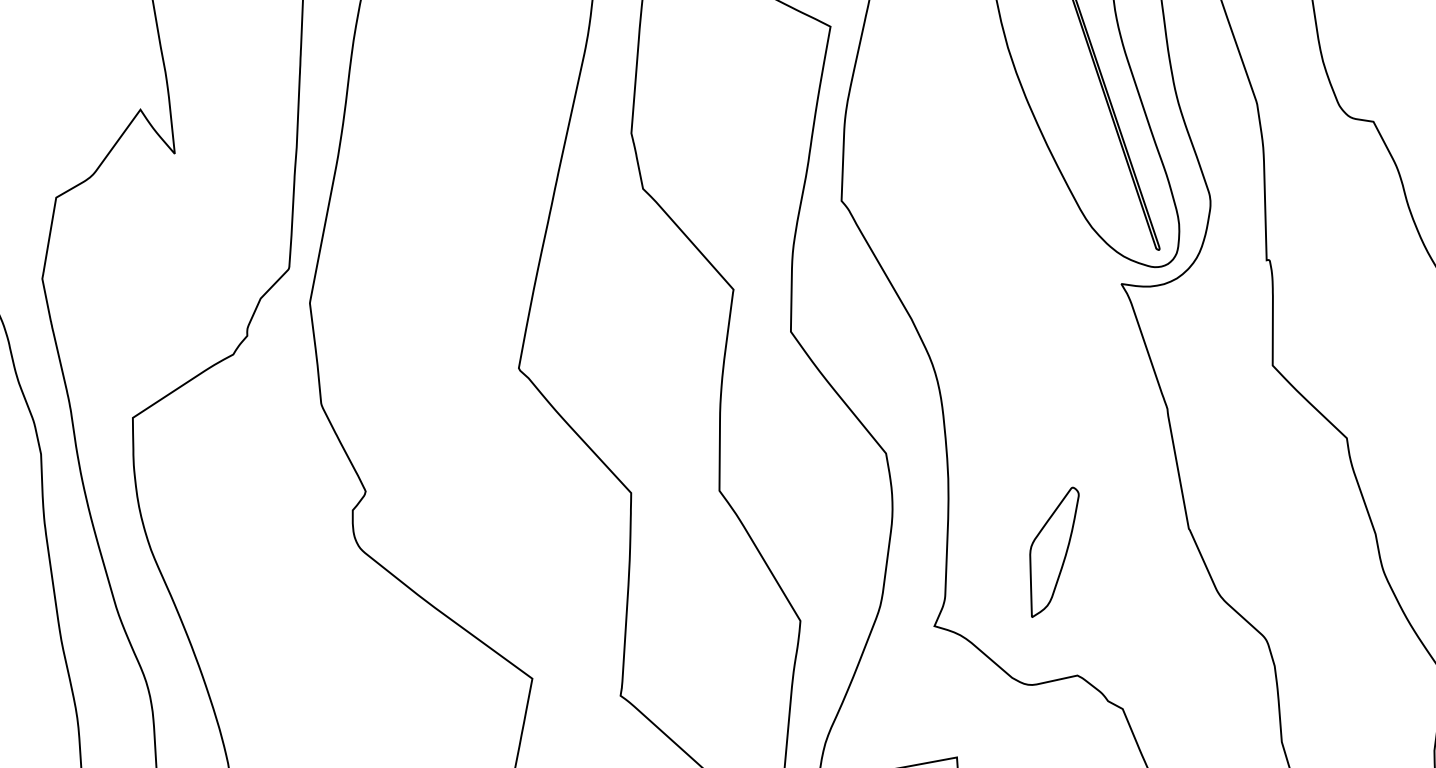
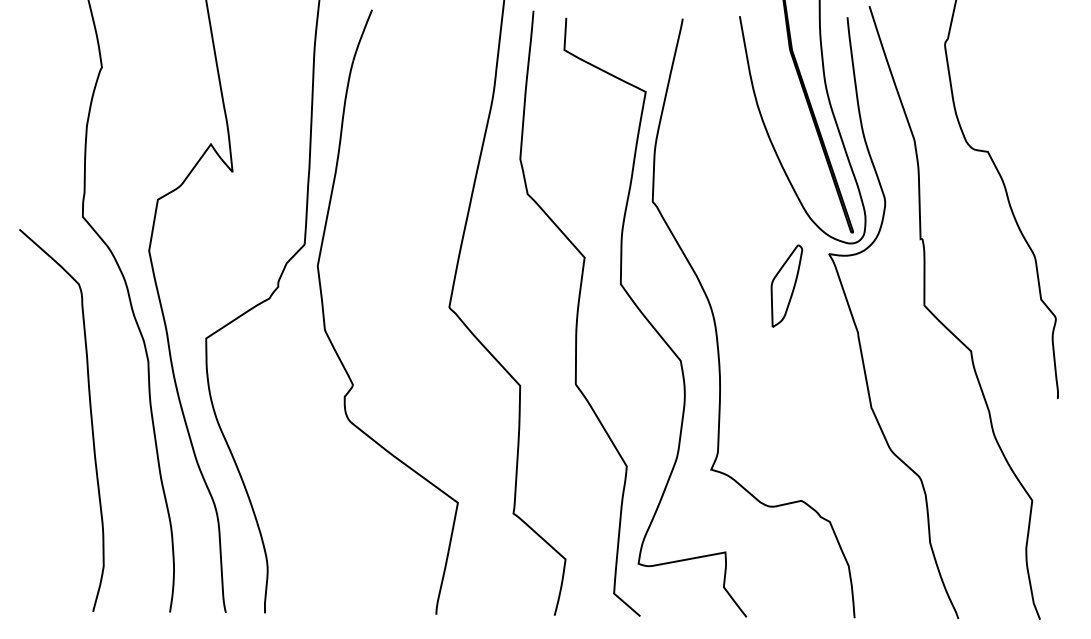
part: (1053, 551) -> (786, 285), moved

